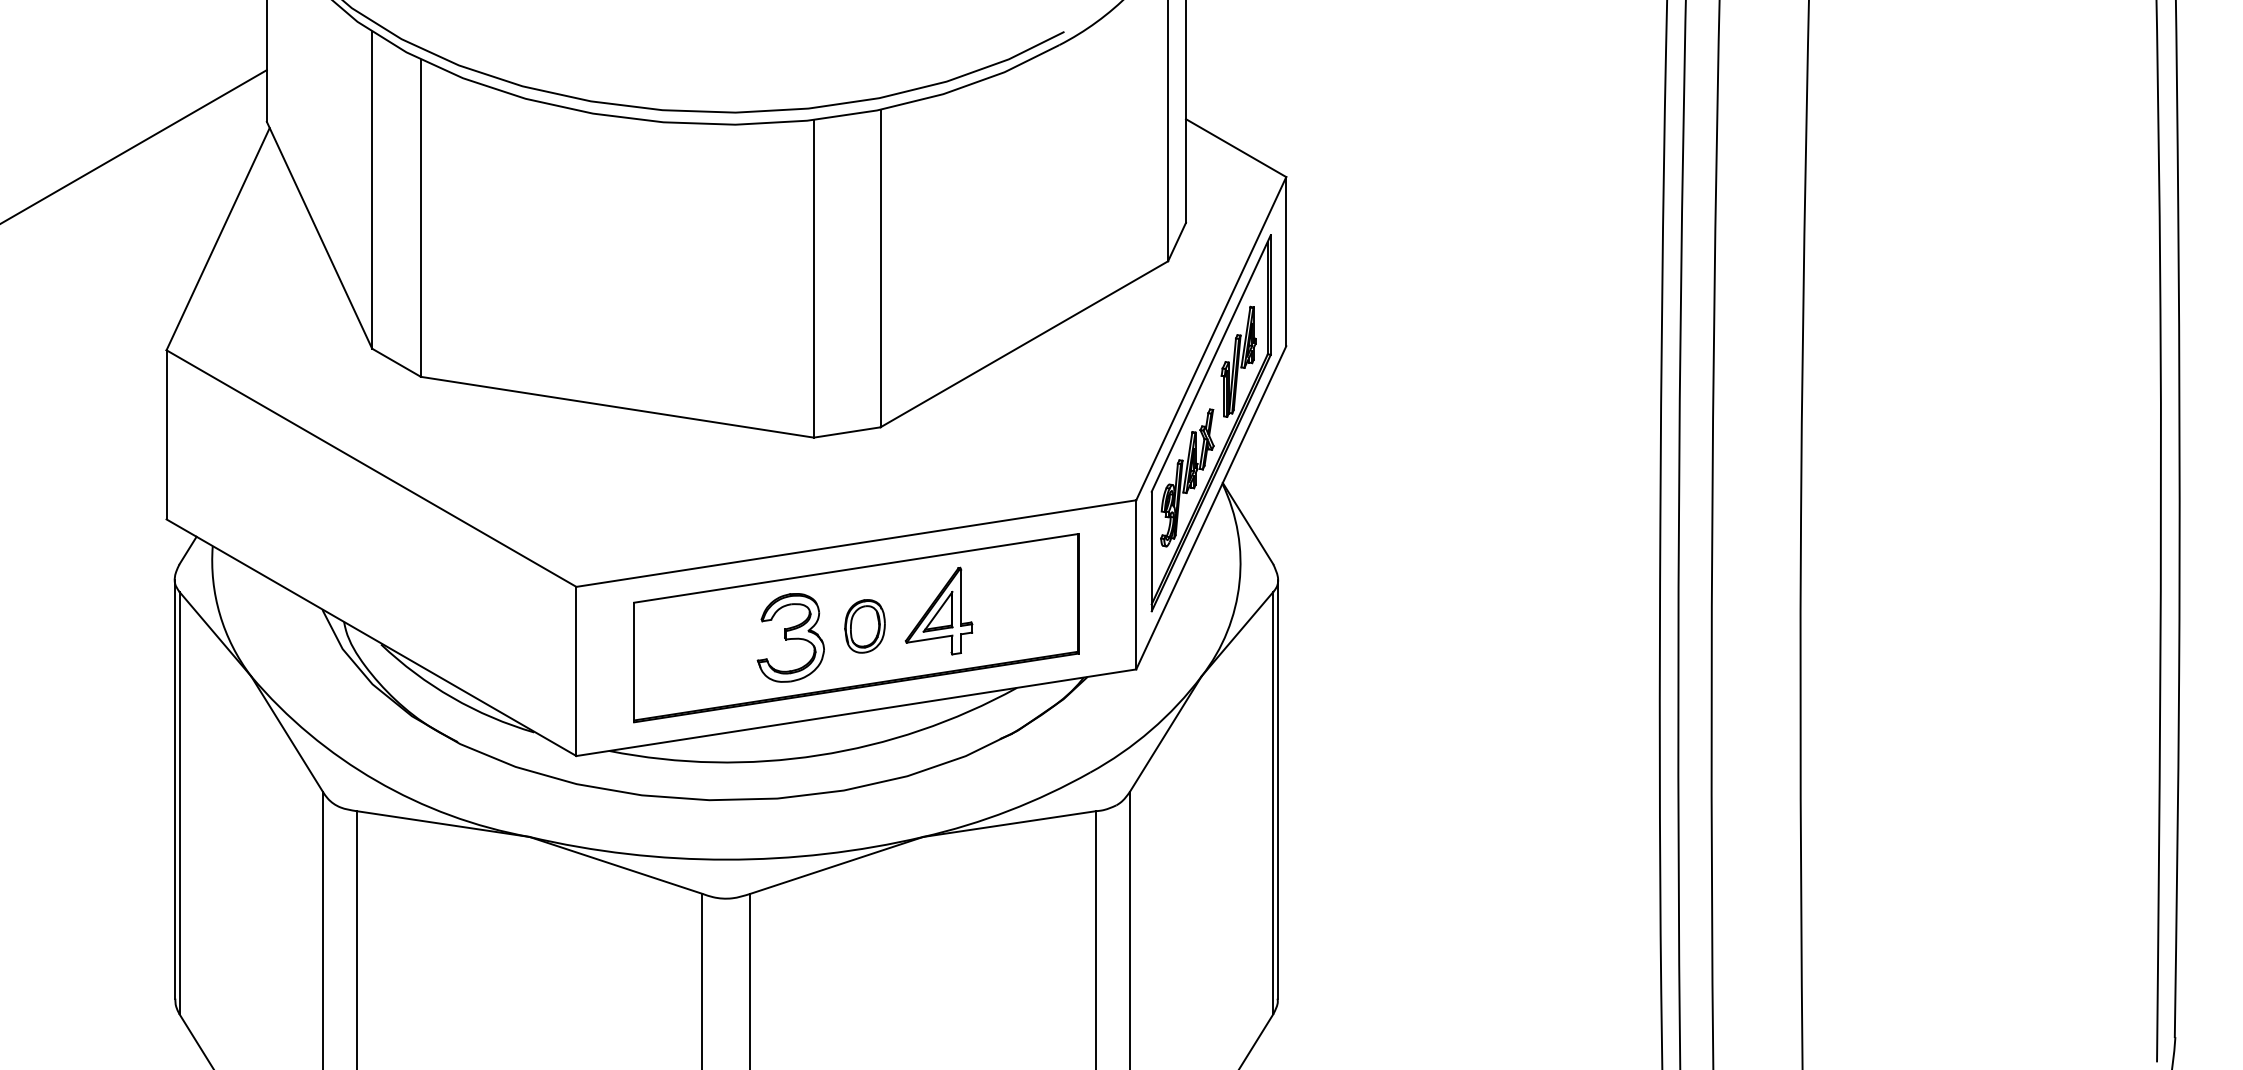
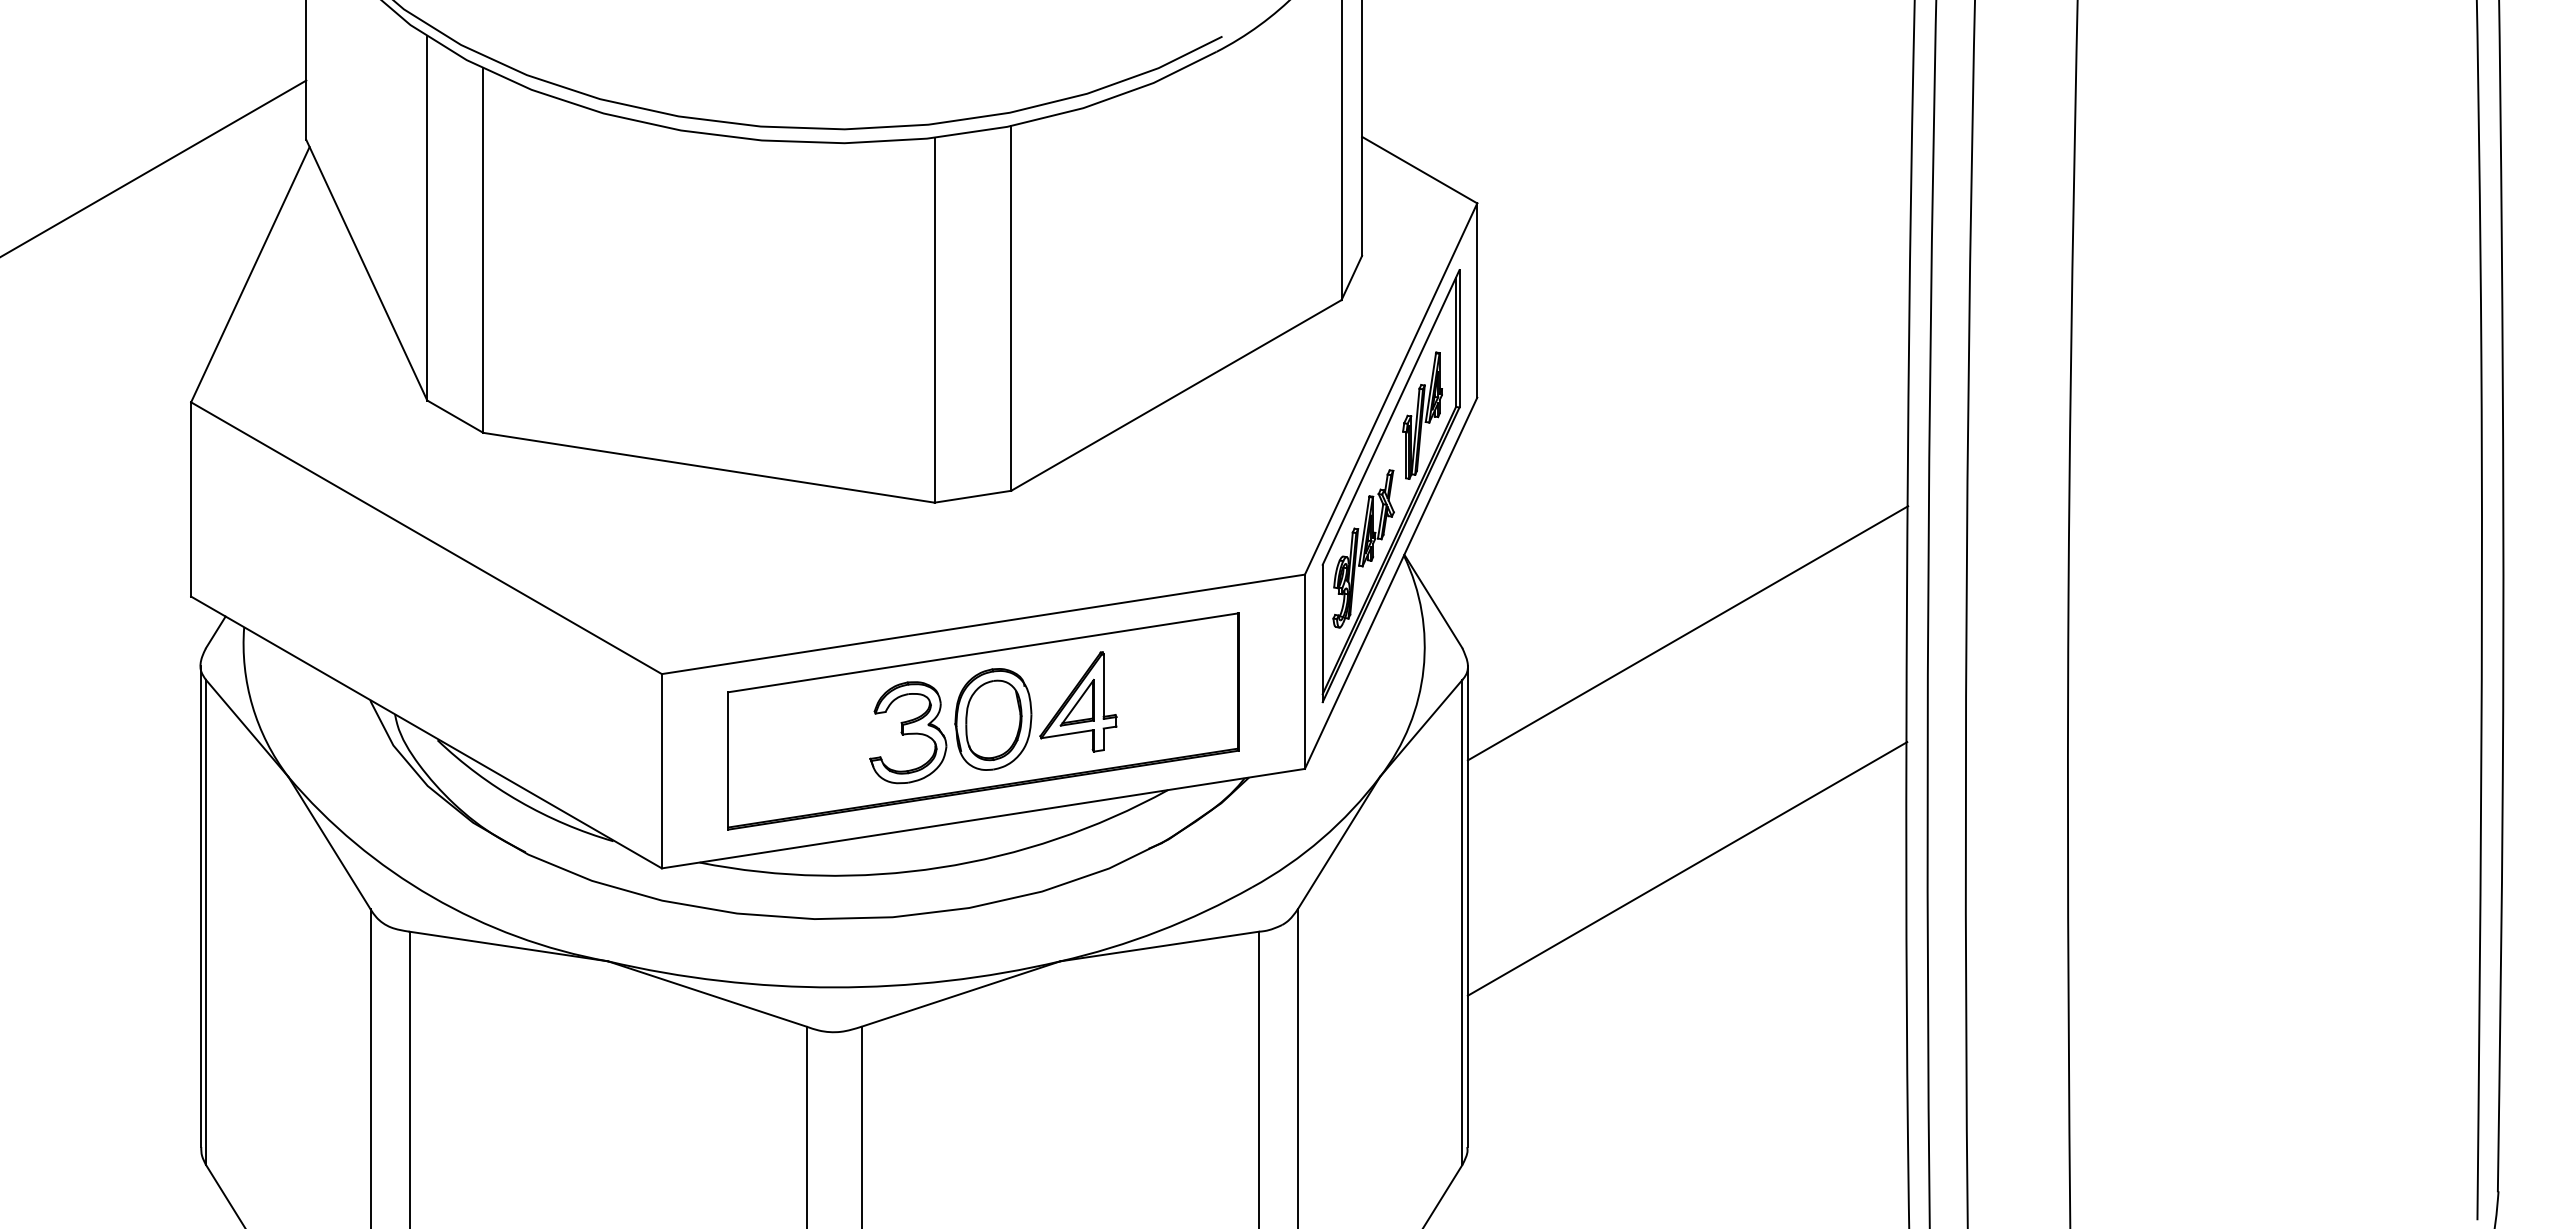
line: (1469, 551) -> (1687, 633), added
part: (865, 626) -> (993, 719), size x1.67
line: (1469, 756) -> (1687, 868), added

